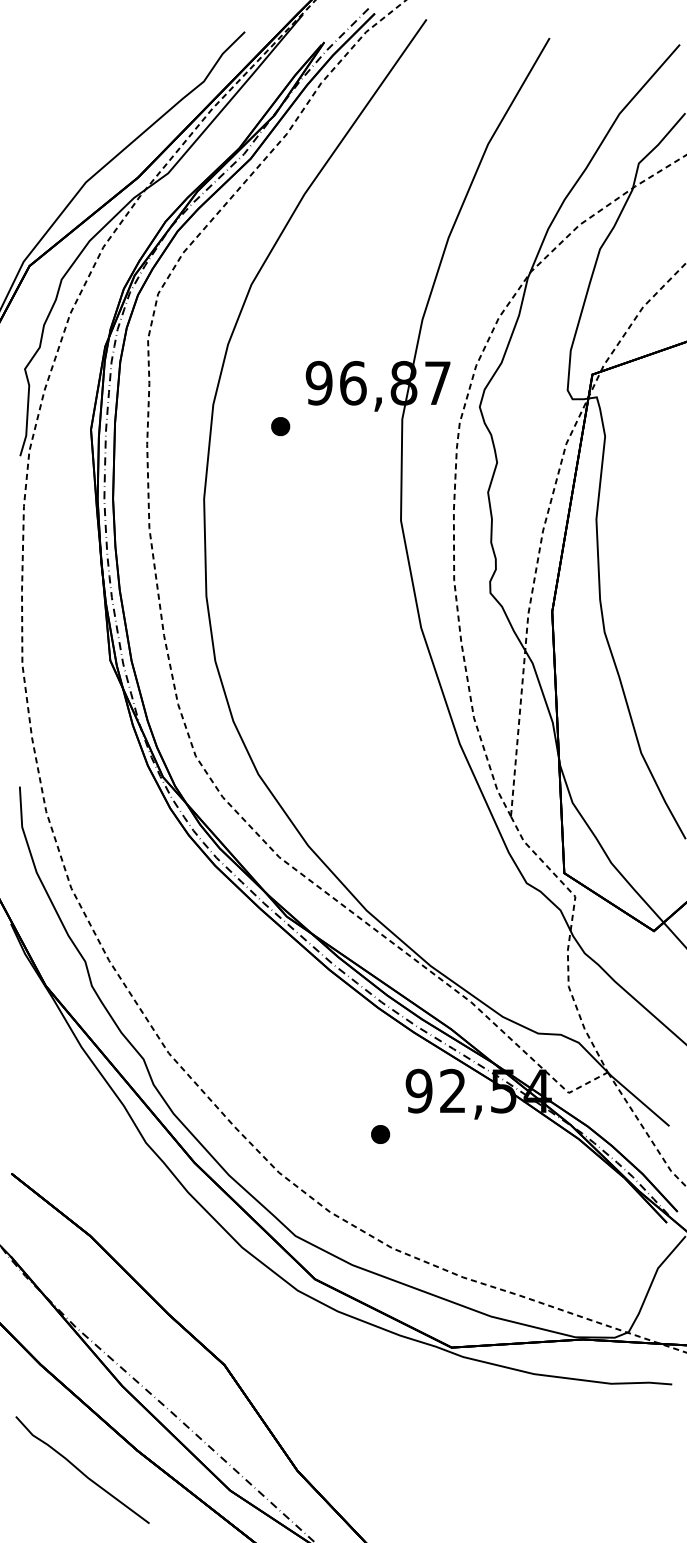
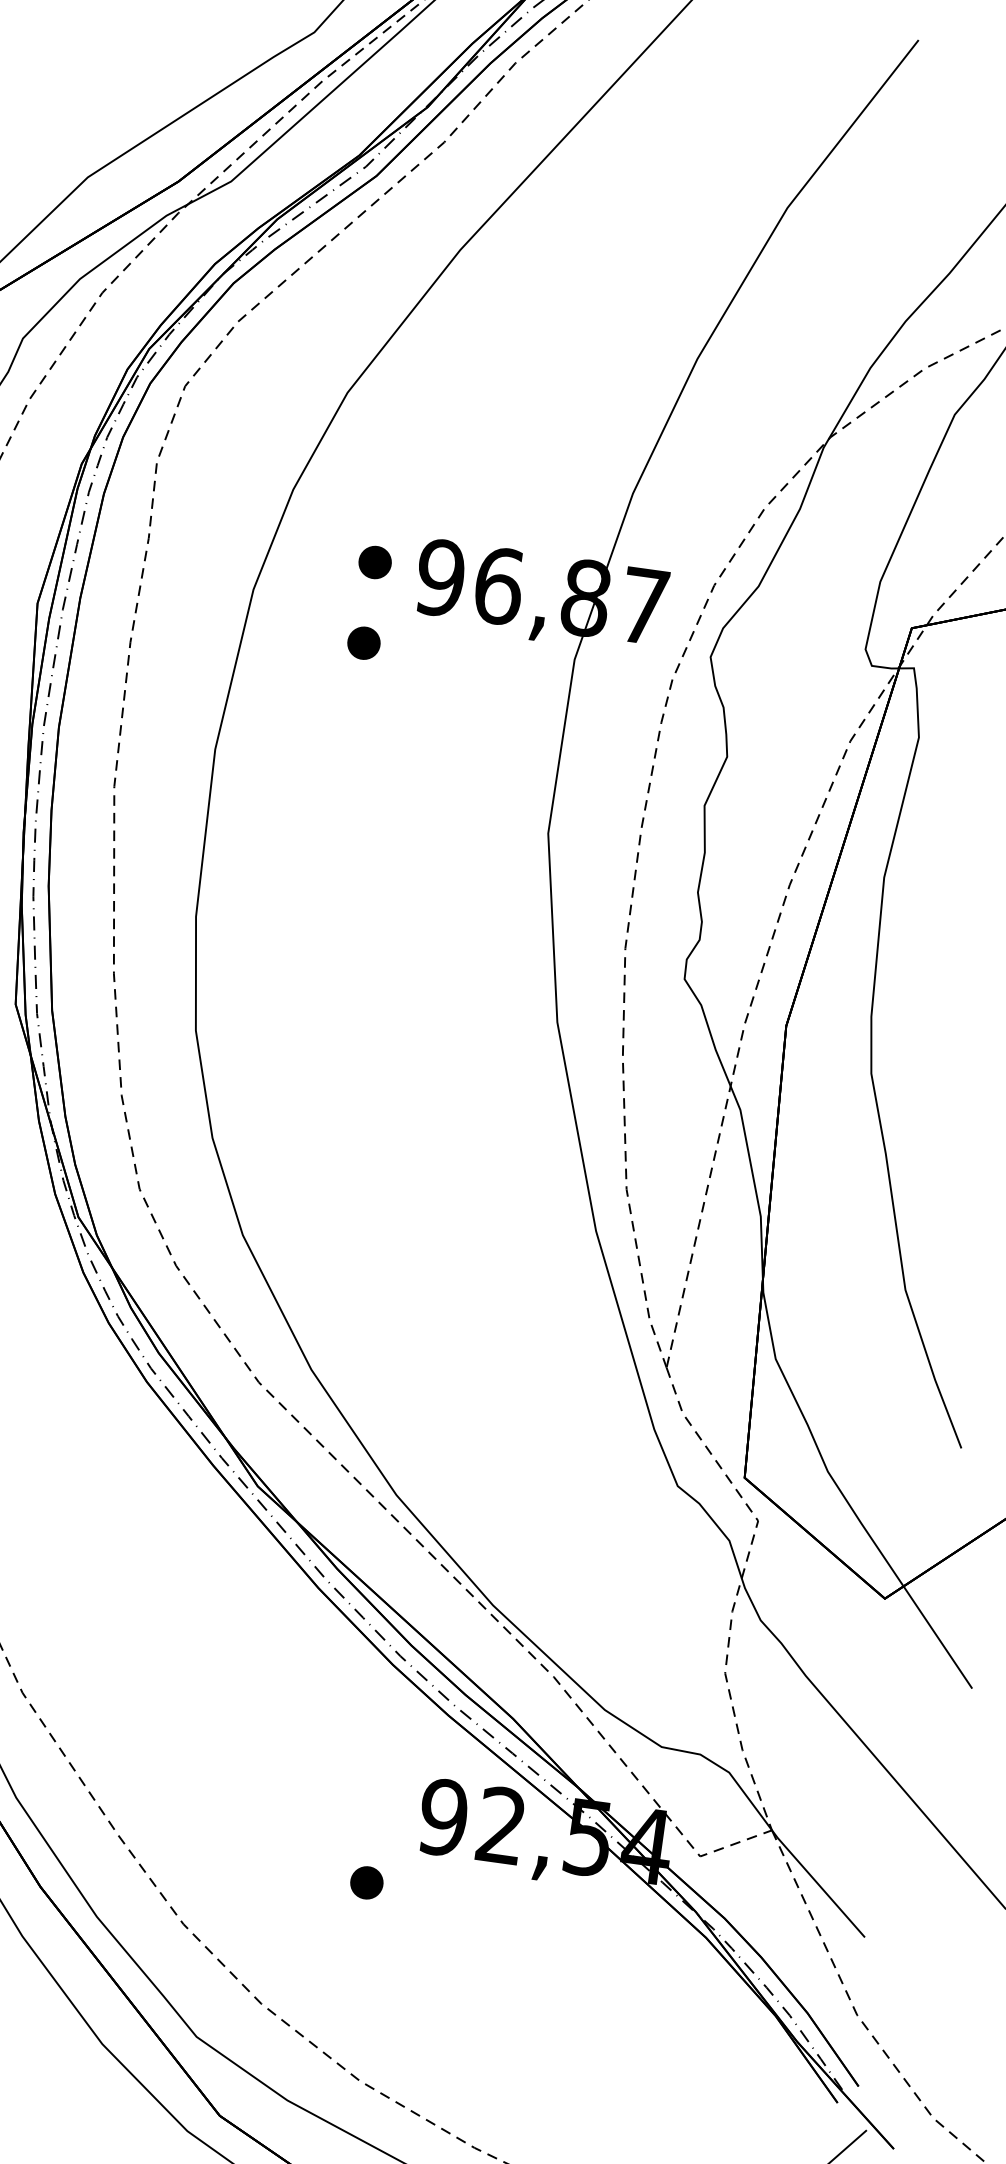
part: (280, 379) -> (374, 562), added

